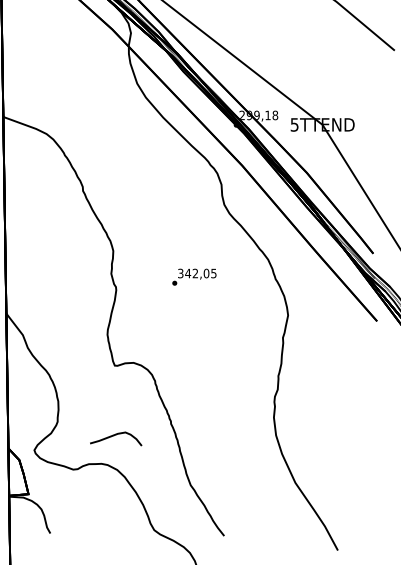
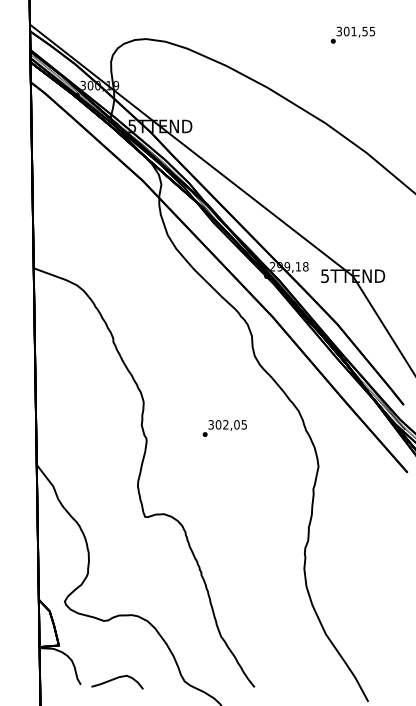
text: (188, 273) -> (218, 424), 342,05 -> 302,05
curve: (115, 436) -> (116, 679), moved

